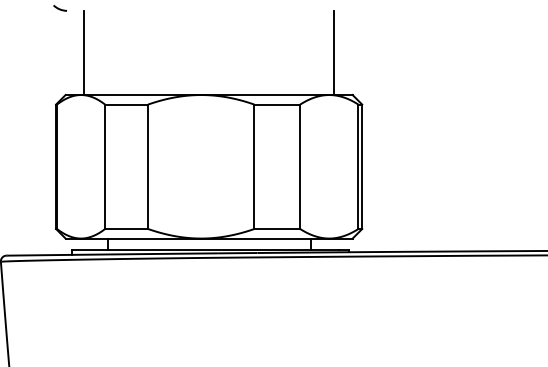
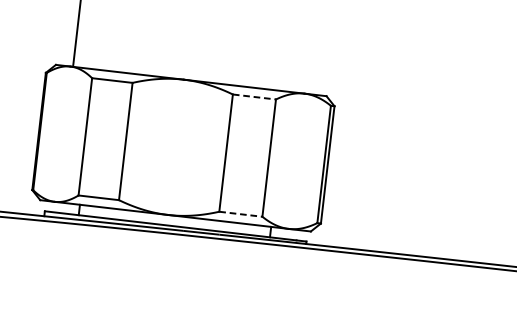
line: (334, 52) -> (314, 54), removed
line: (277, 104) -> (254, 96), solid -> dashed
line: (277, 228) -> (241, 213), solid -> dashed

